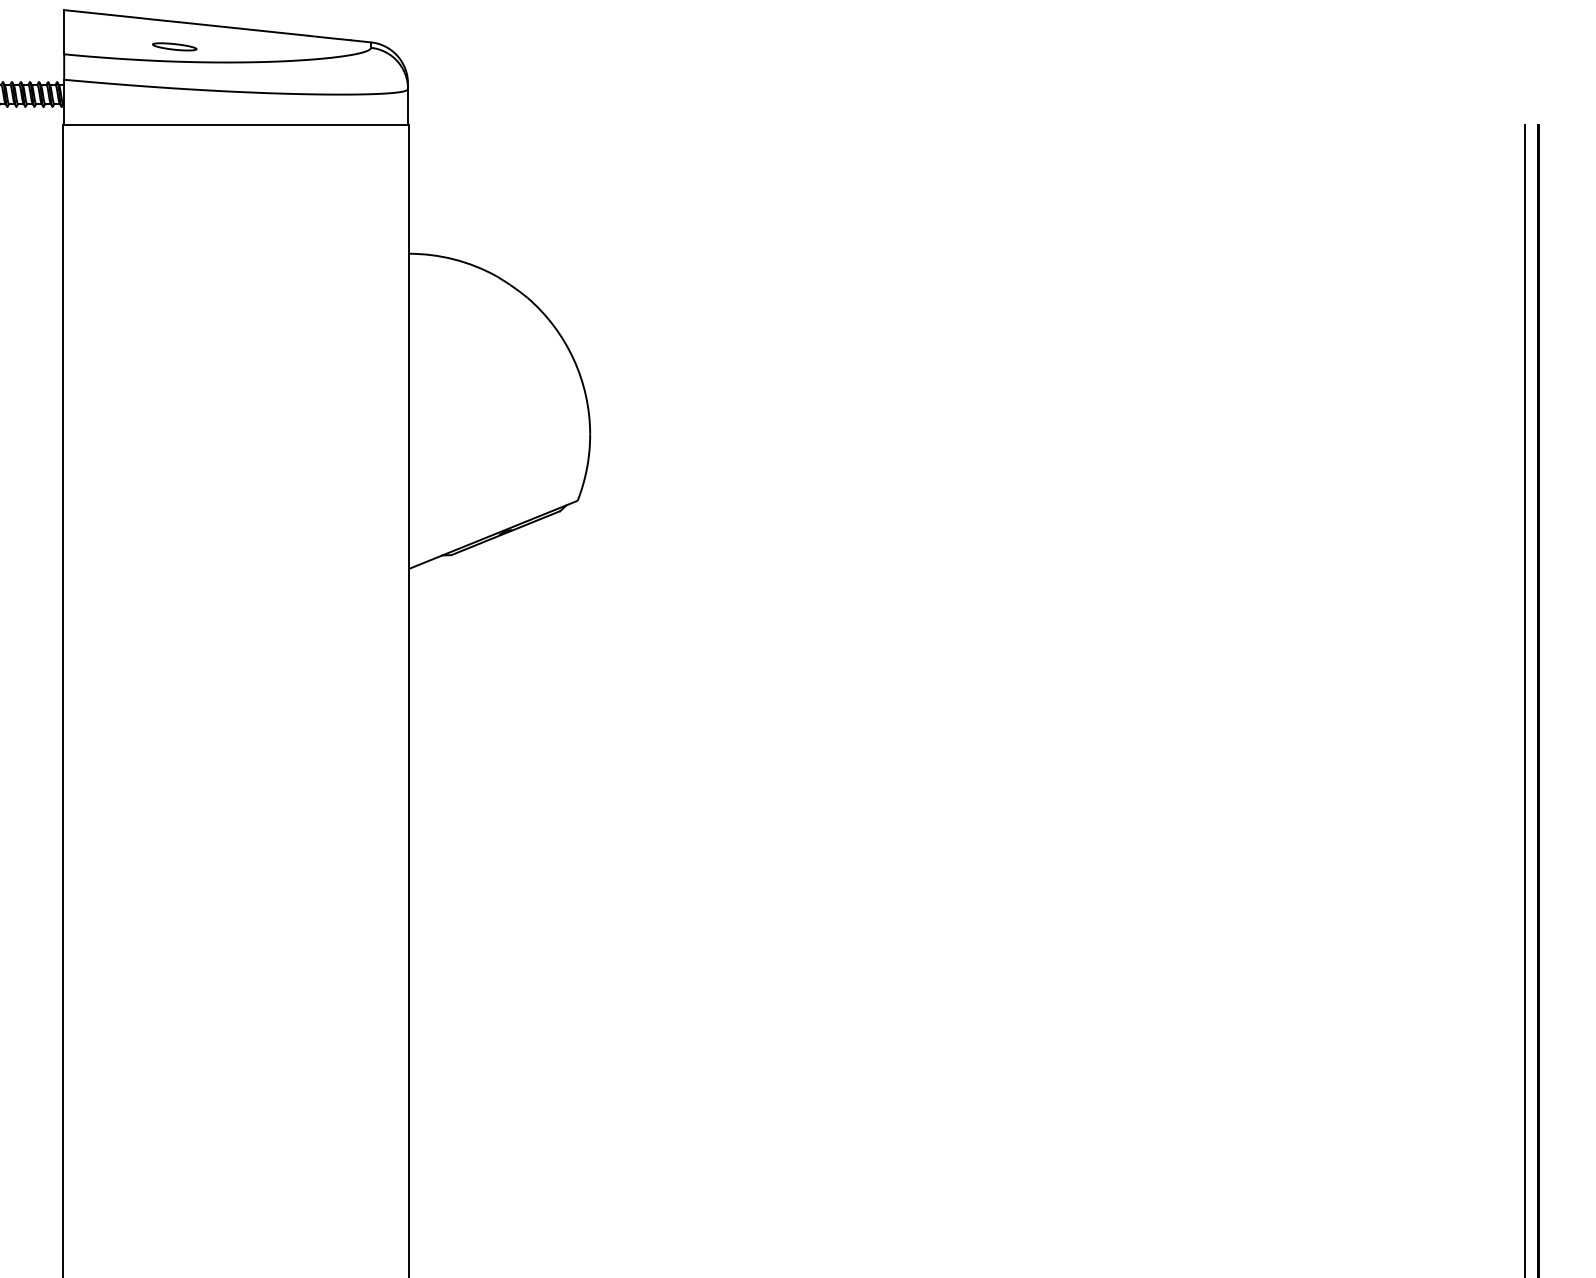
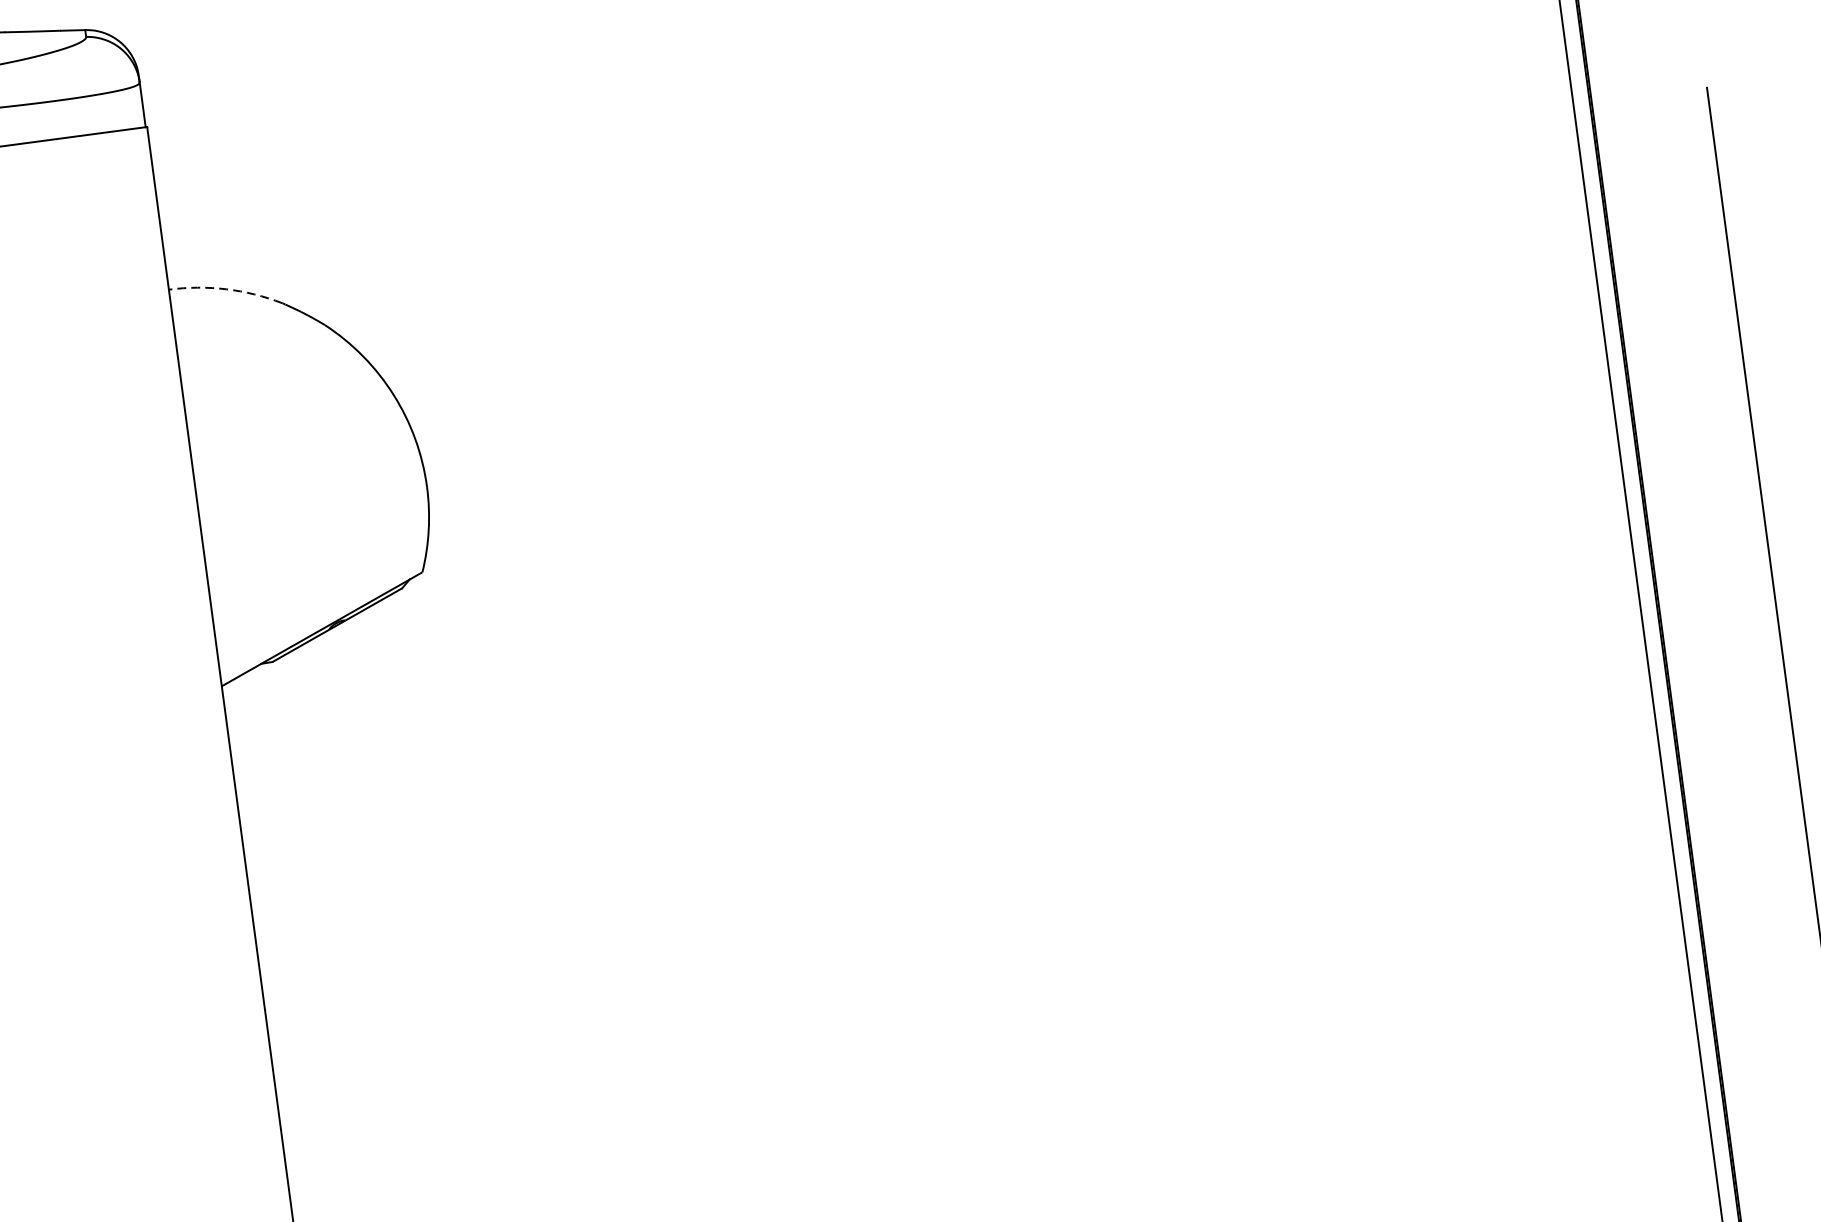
arc: (454, 259) -> (226, 289), solid -> dashed

